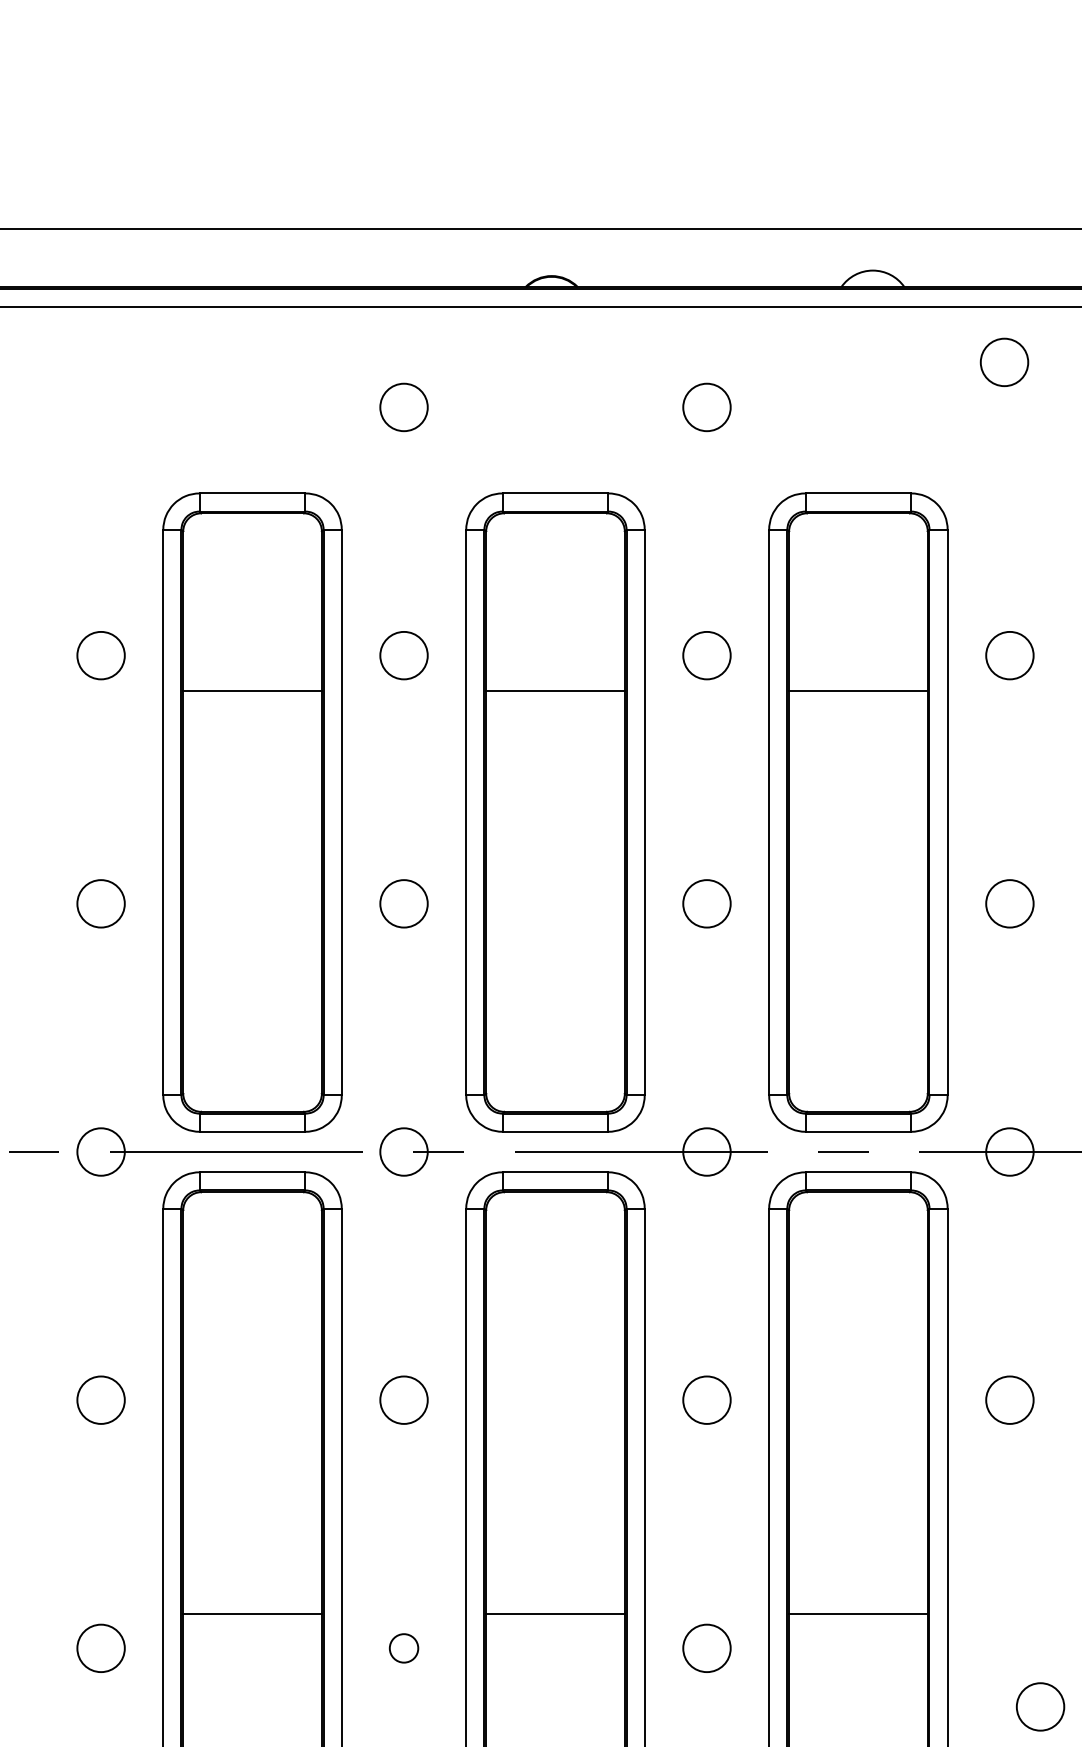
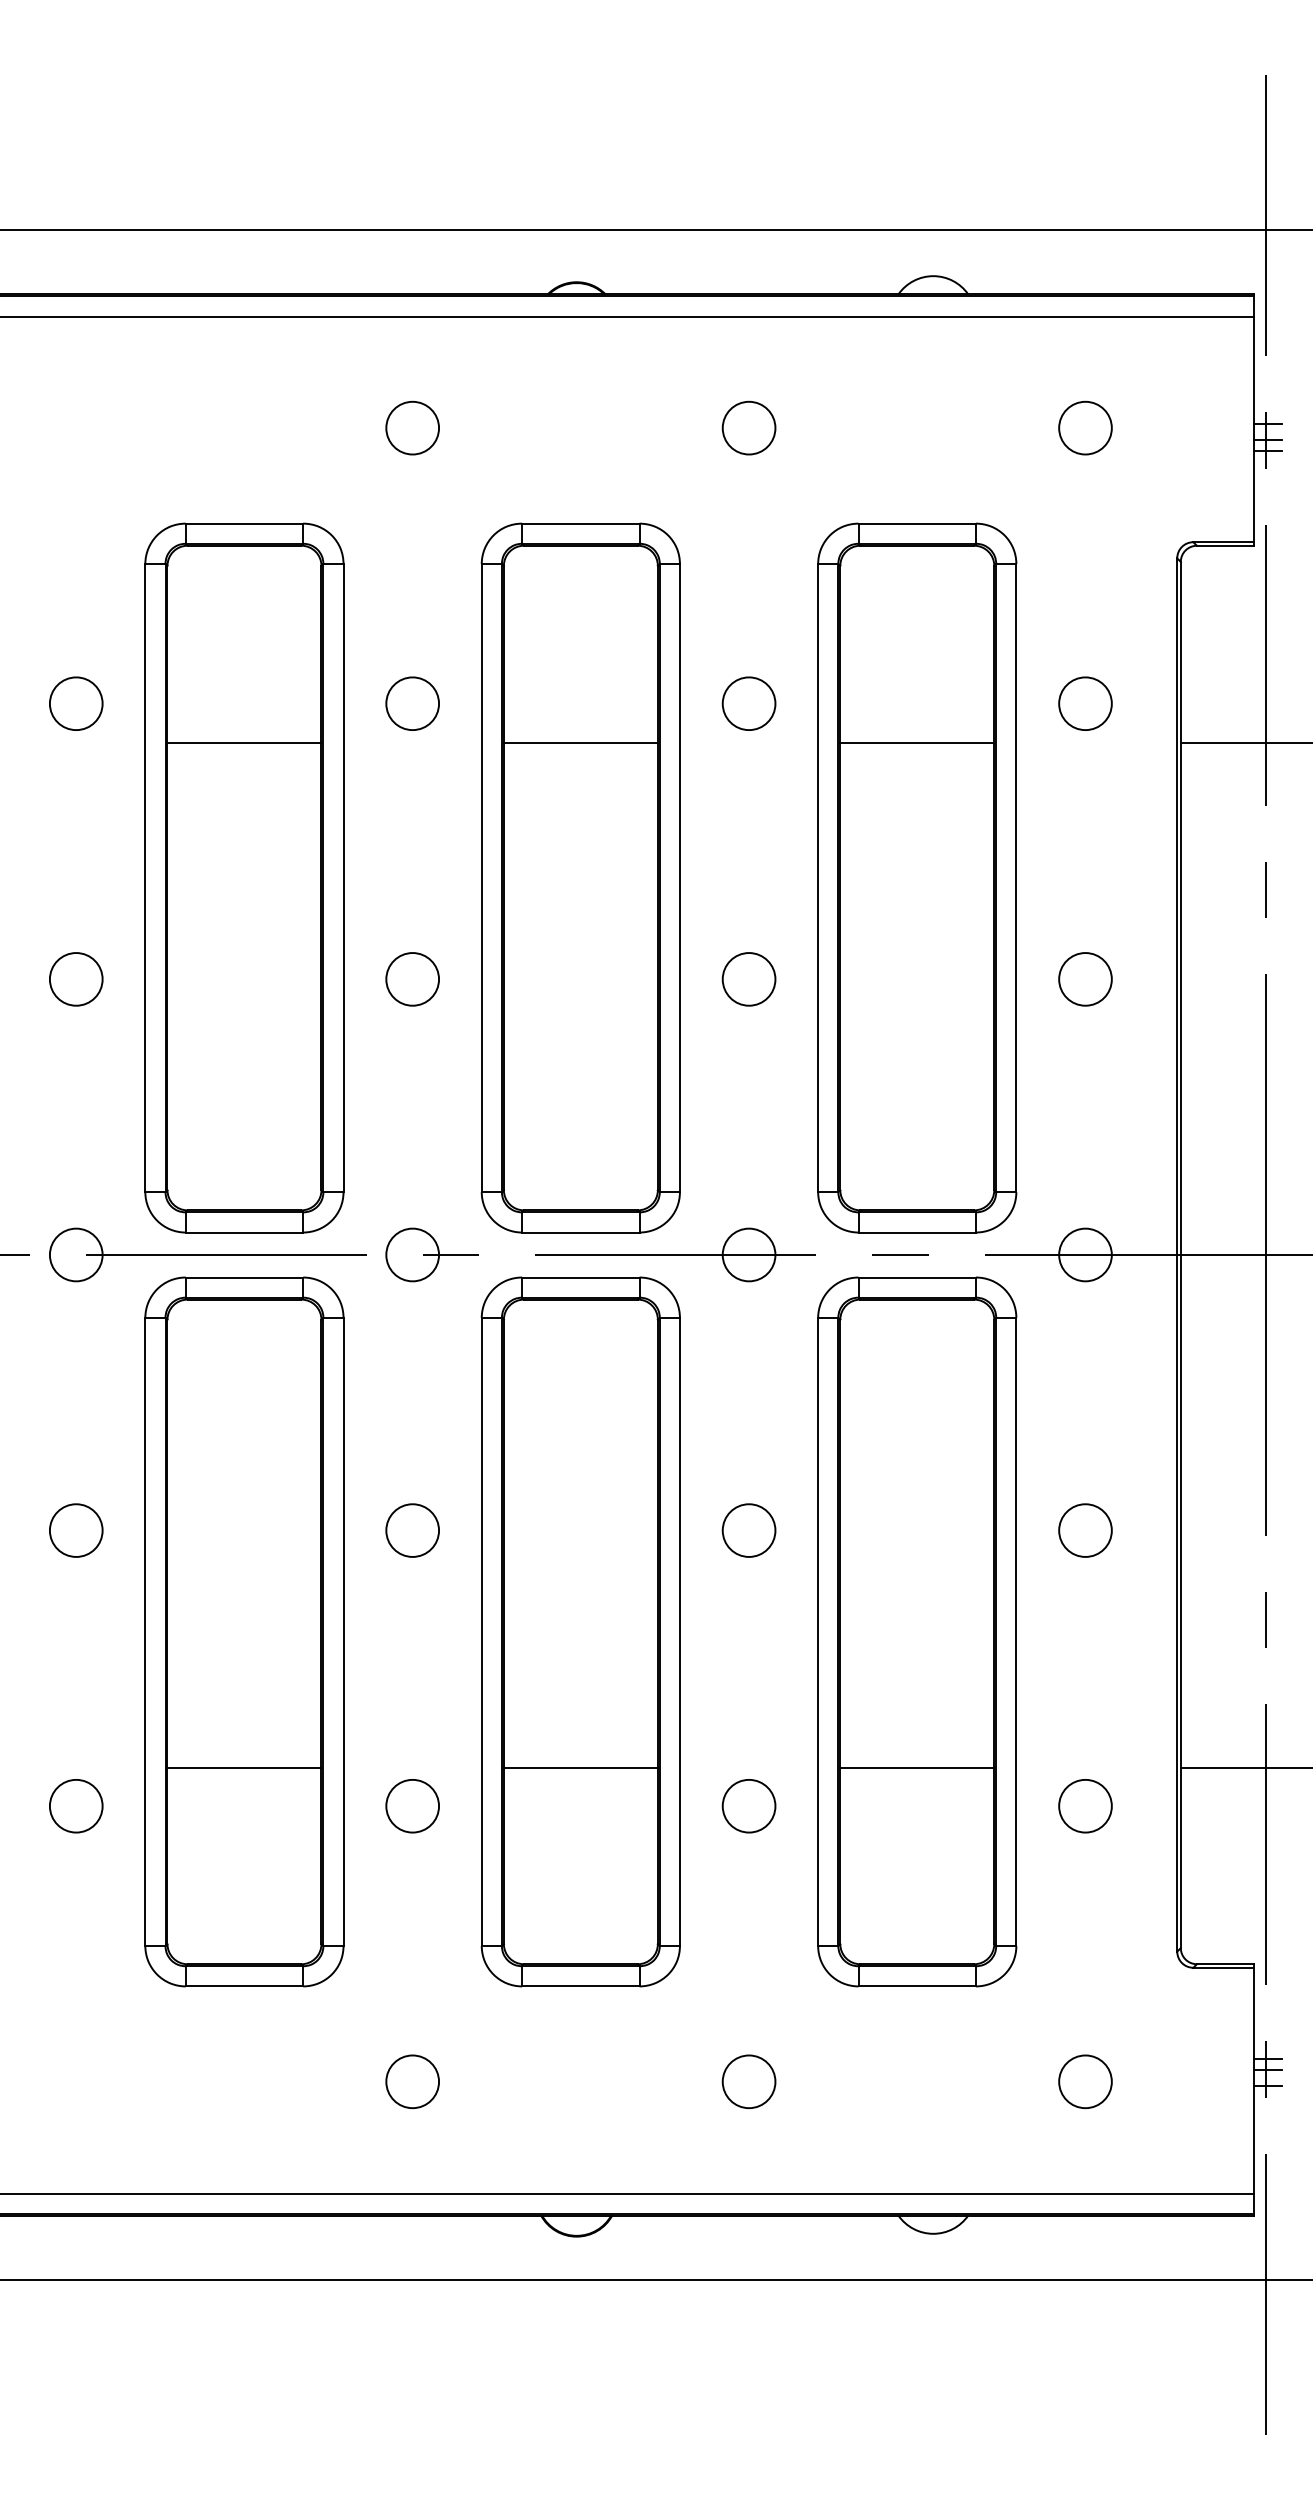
circle: (1004, 361) -> (1085, 427), moved
circle: (403, 1647) -> (412, 1805), size x1.67
circle: (1040, 1707) -> (1085, 1806), moved

